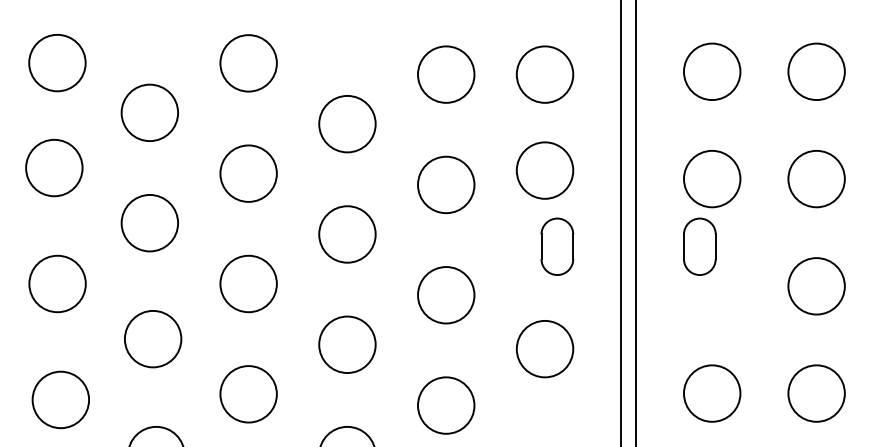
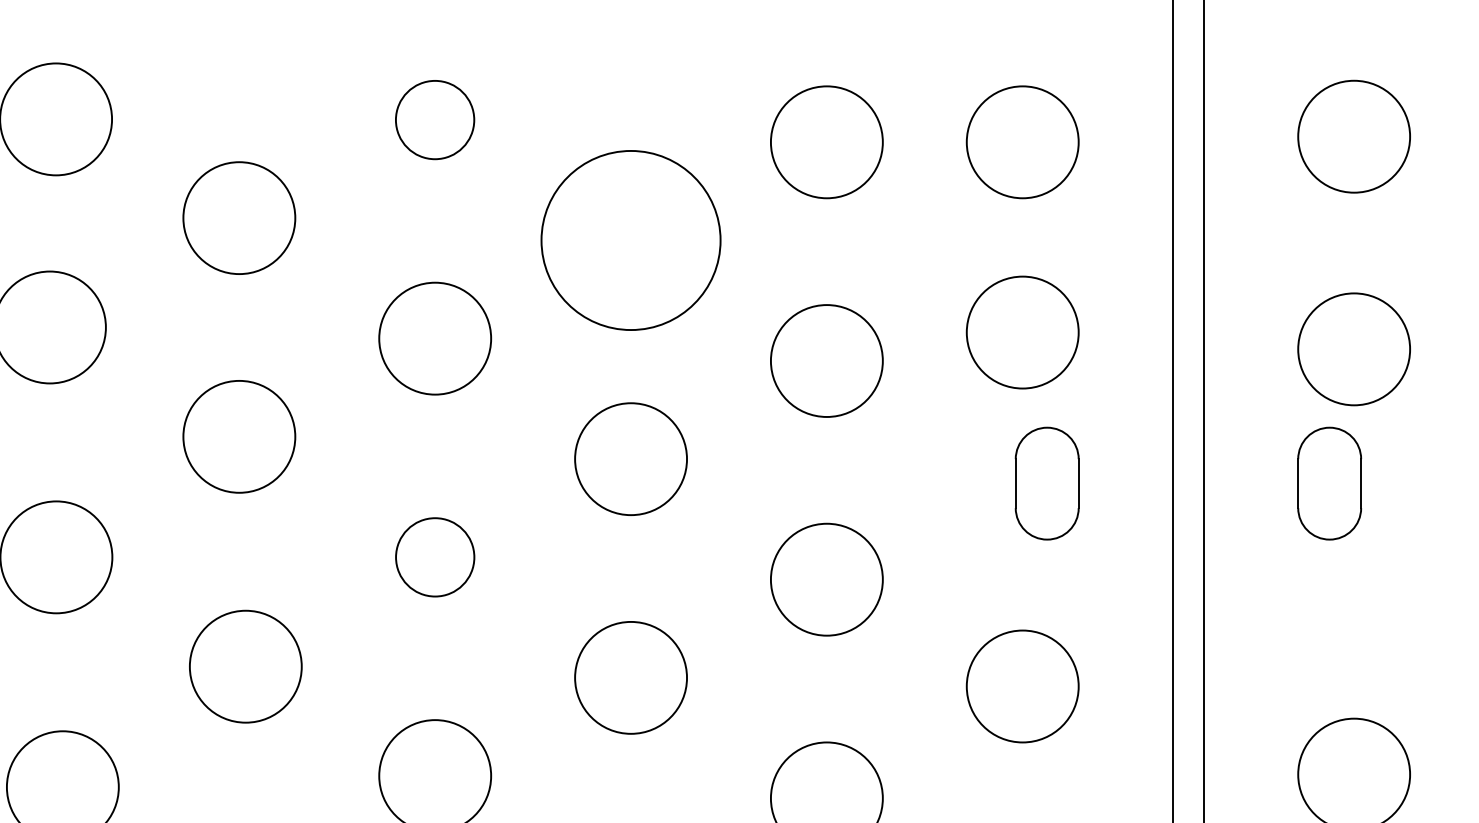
circle: (248, 63) -> (434, 120), size x0.7
circle: (347, 123) -> (631, 239), size x1.6
circle: (248, 283) -> (434, 556), size x0.7

